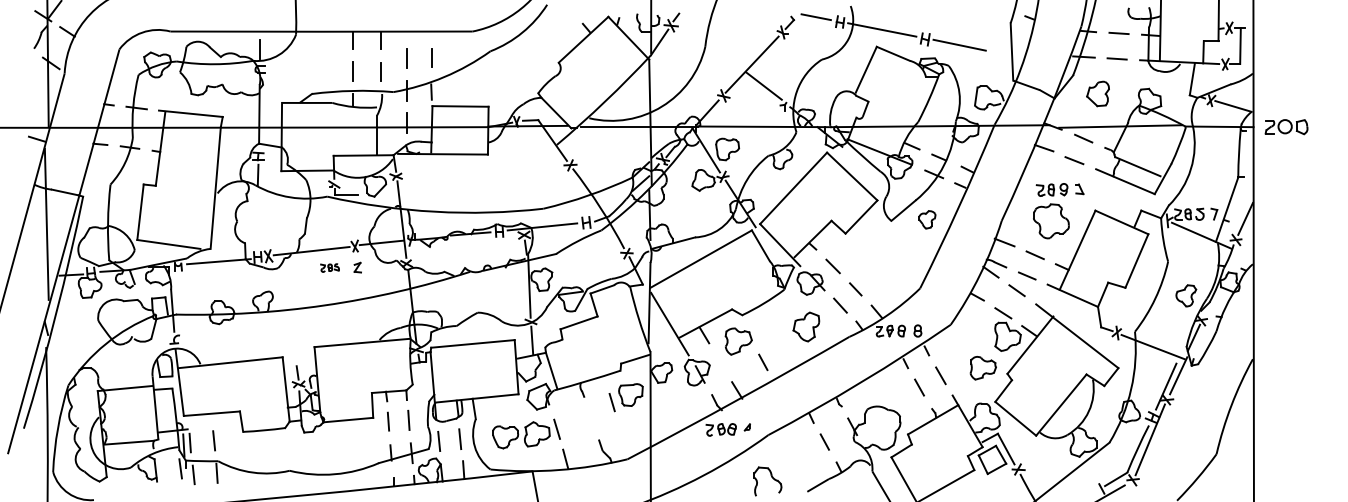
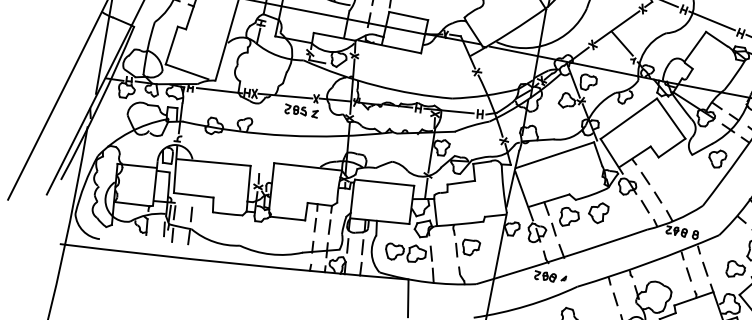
part: (927, 219) -> (717, 158), size x1.43
part: (329, 267) -> (295, 109), size x1.67
part: (806, 326) -> (598, 212), moved
line: (763, 362) -> (554, 229), moved
part: (625, 397) -> (466, 248), moved

